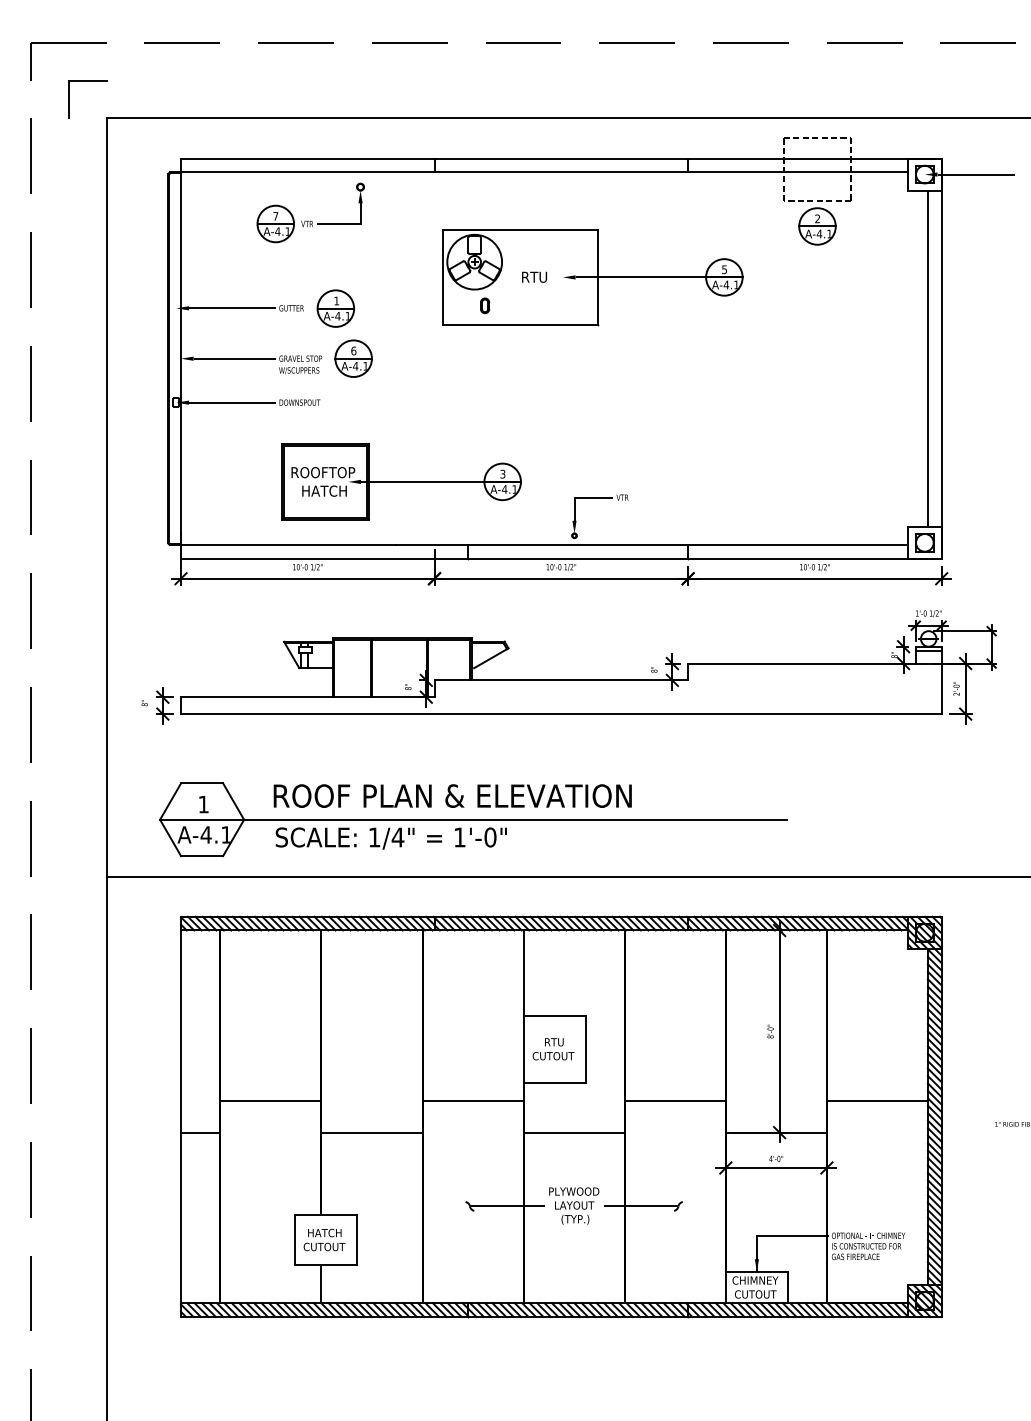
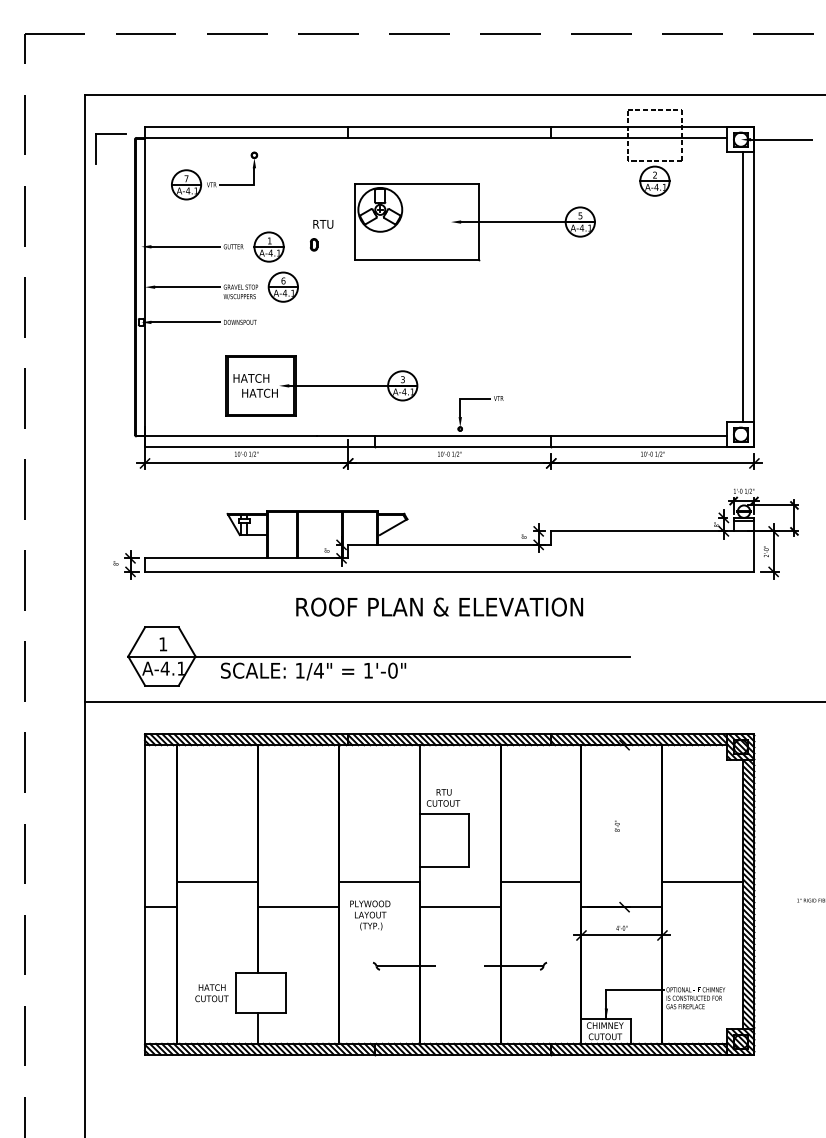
part: (87, 81) -> (110, 134), moved
part: (310, 220) -> (214, 182), moved
text: (534, 276) -> (323, 223), moved
part: (485, 305) -> (314, 244), moved
text: (323, 472) -> (259, 378), ROOFTOP -> HATCH
text: (452, 795) -> (439, 606), moved
line: (779, 1031) -> (624, 826), removed
text: (553, 1049) -> (443, 798), moved
text: (574, 1205) -> (370, 915), moved
text: (324, 1239) -> (211, 992), moved

